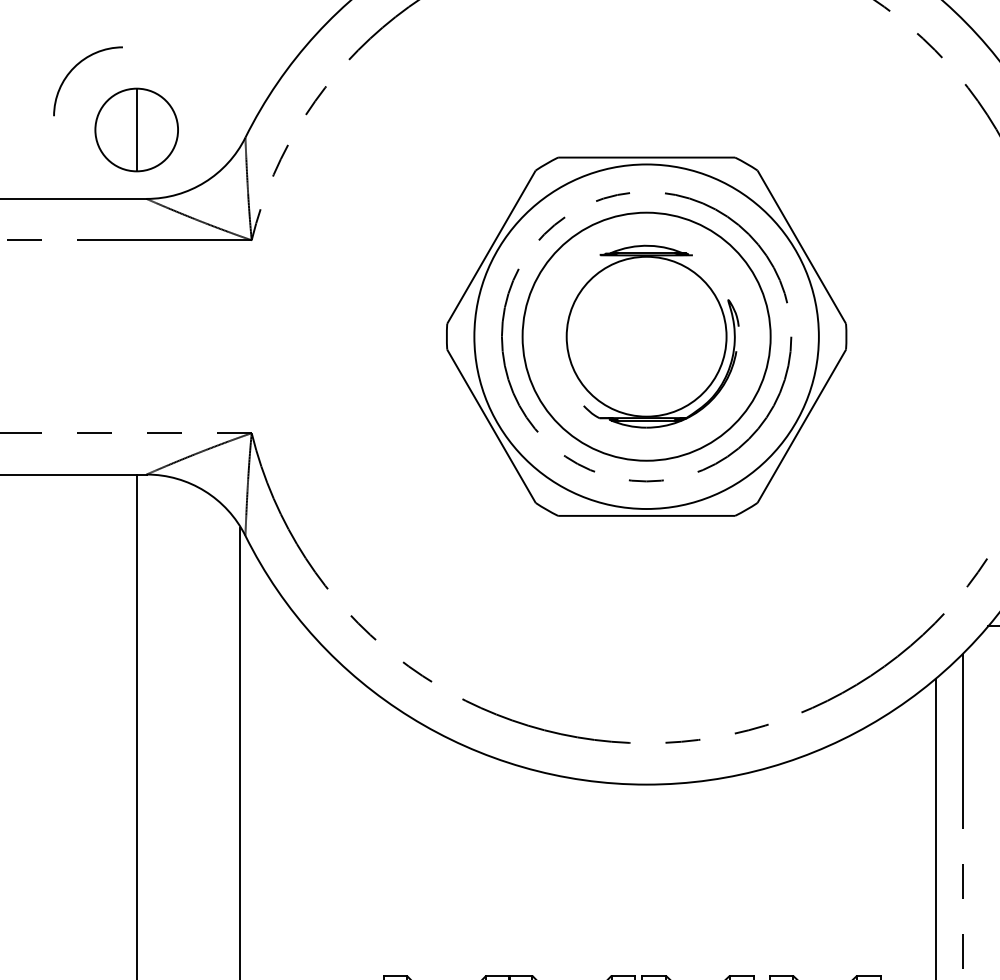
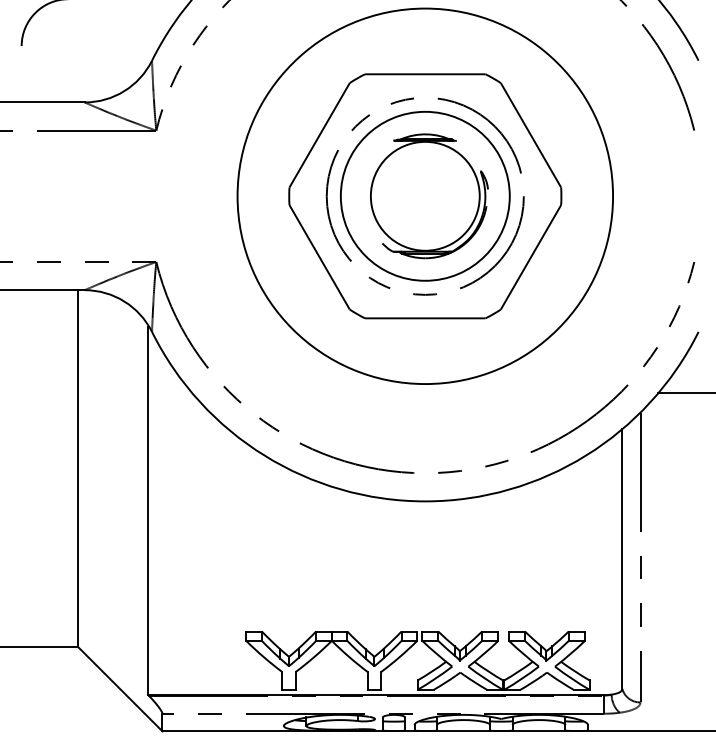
part: (136, 129) -> (77, 55), removed
circle: (645, 335) -> (424, 195), size x1.6

